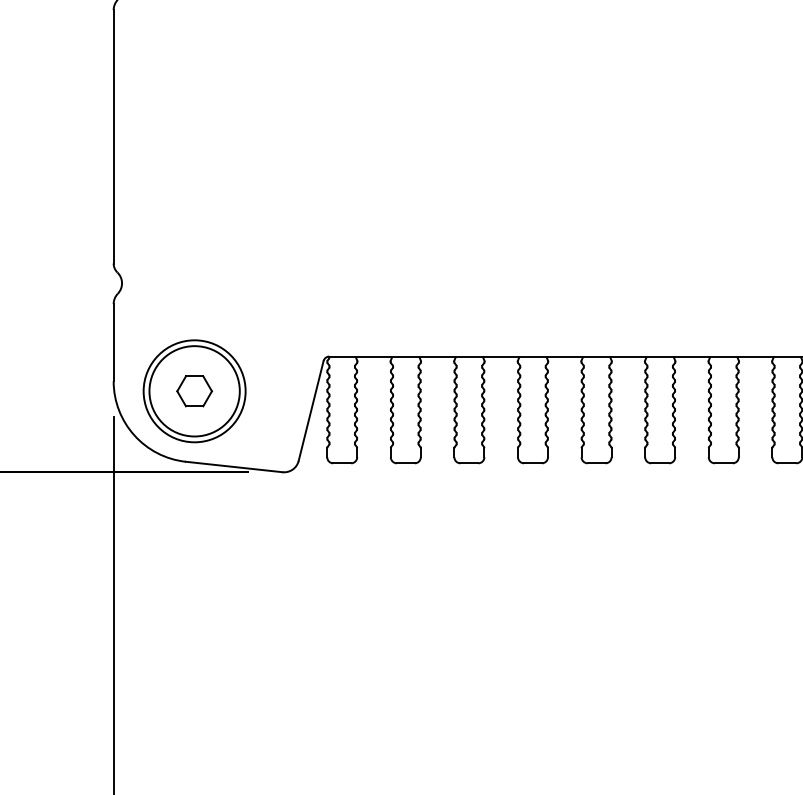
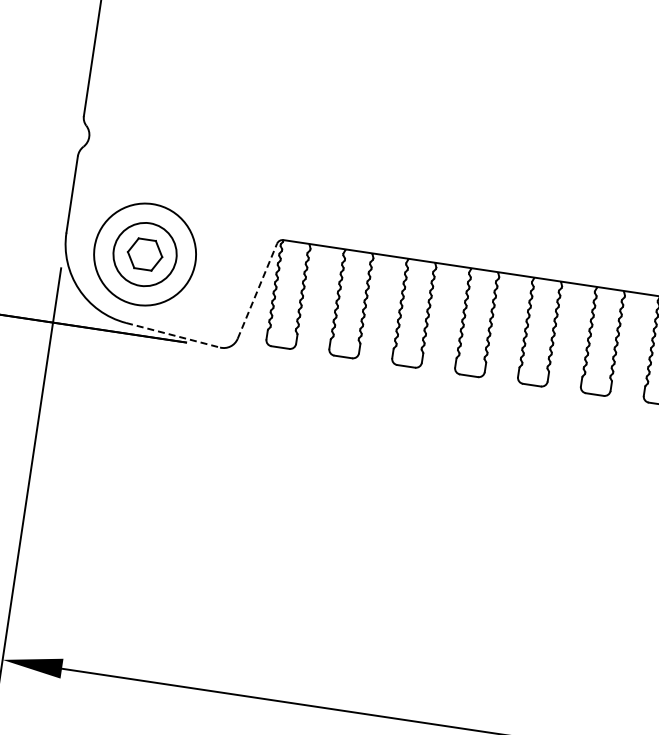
circle: (194, 391) -> (144, 254), size x0.7
line: (311, 410) -> (257, 290), solid -> dashed
line: (234, 467) -> (173, 335), solid -> dashed

